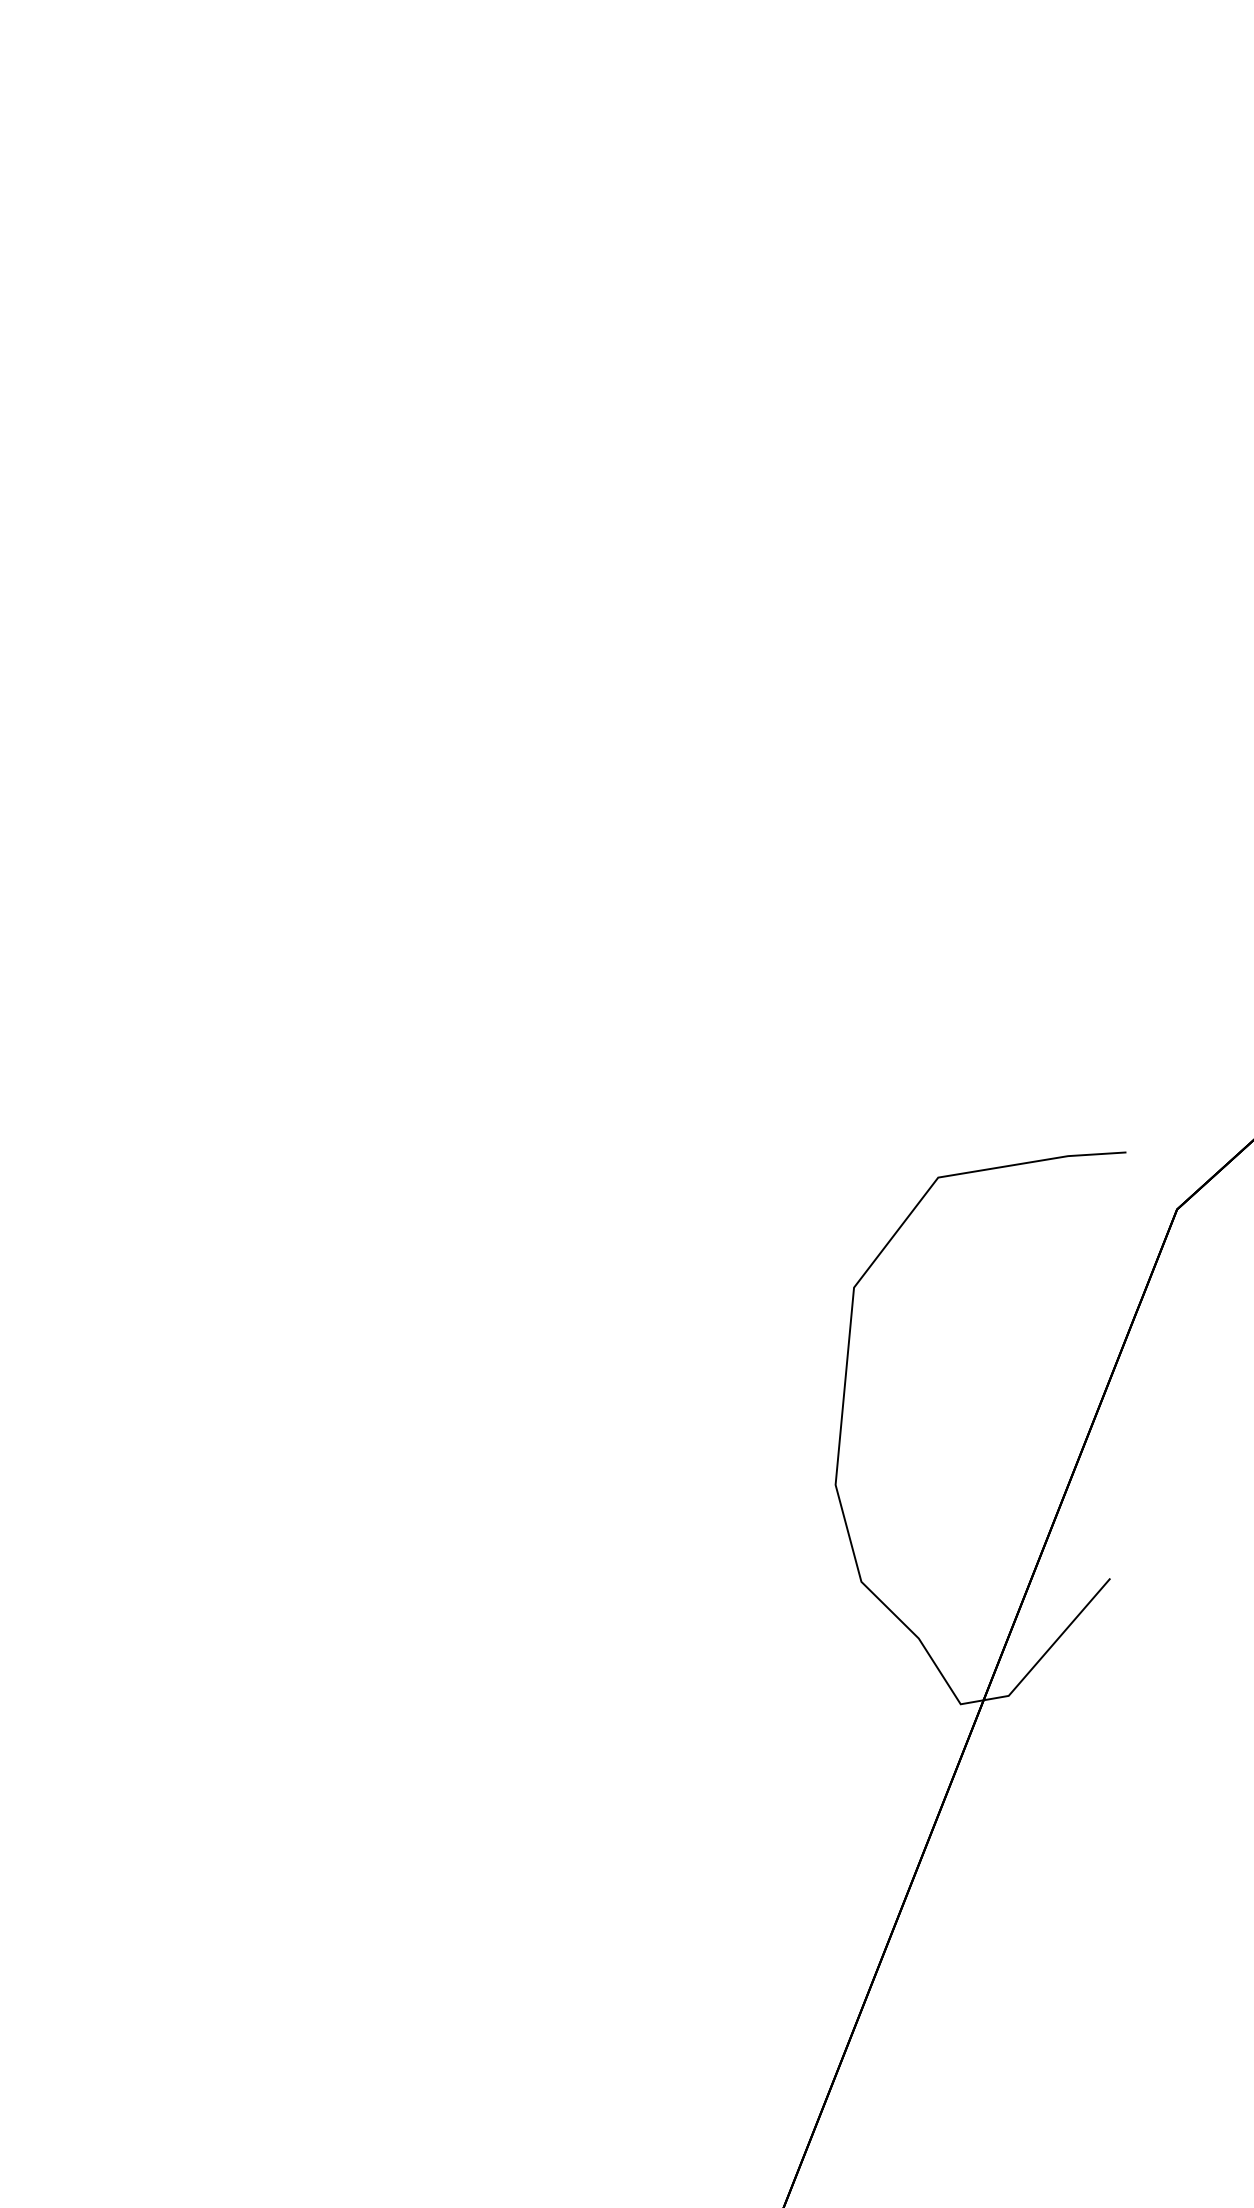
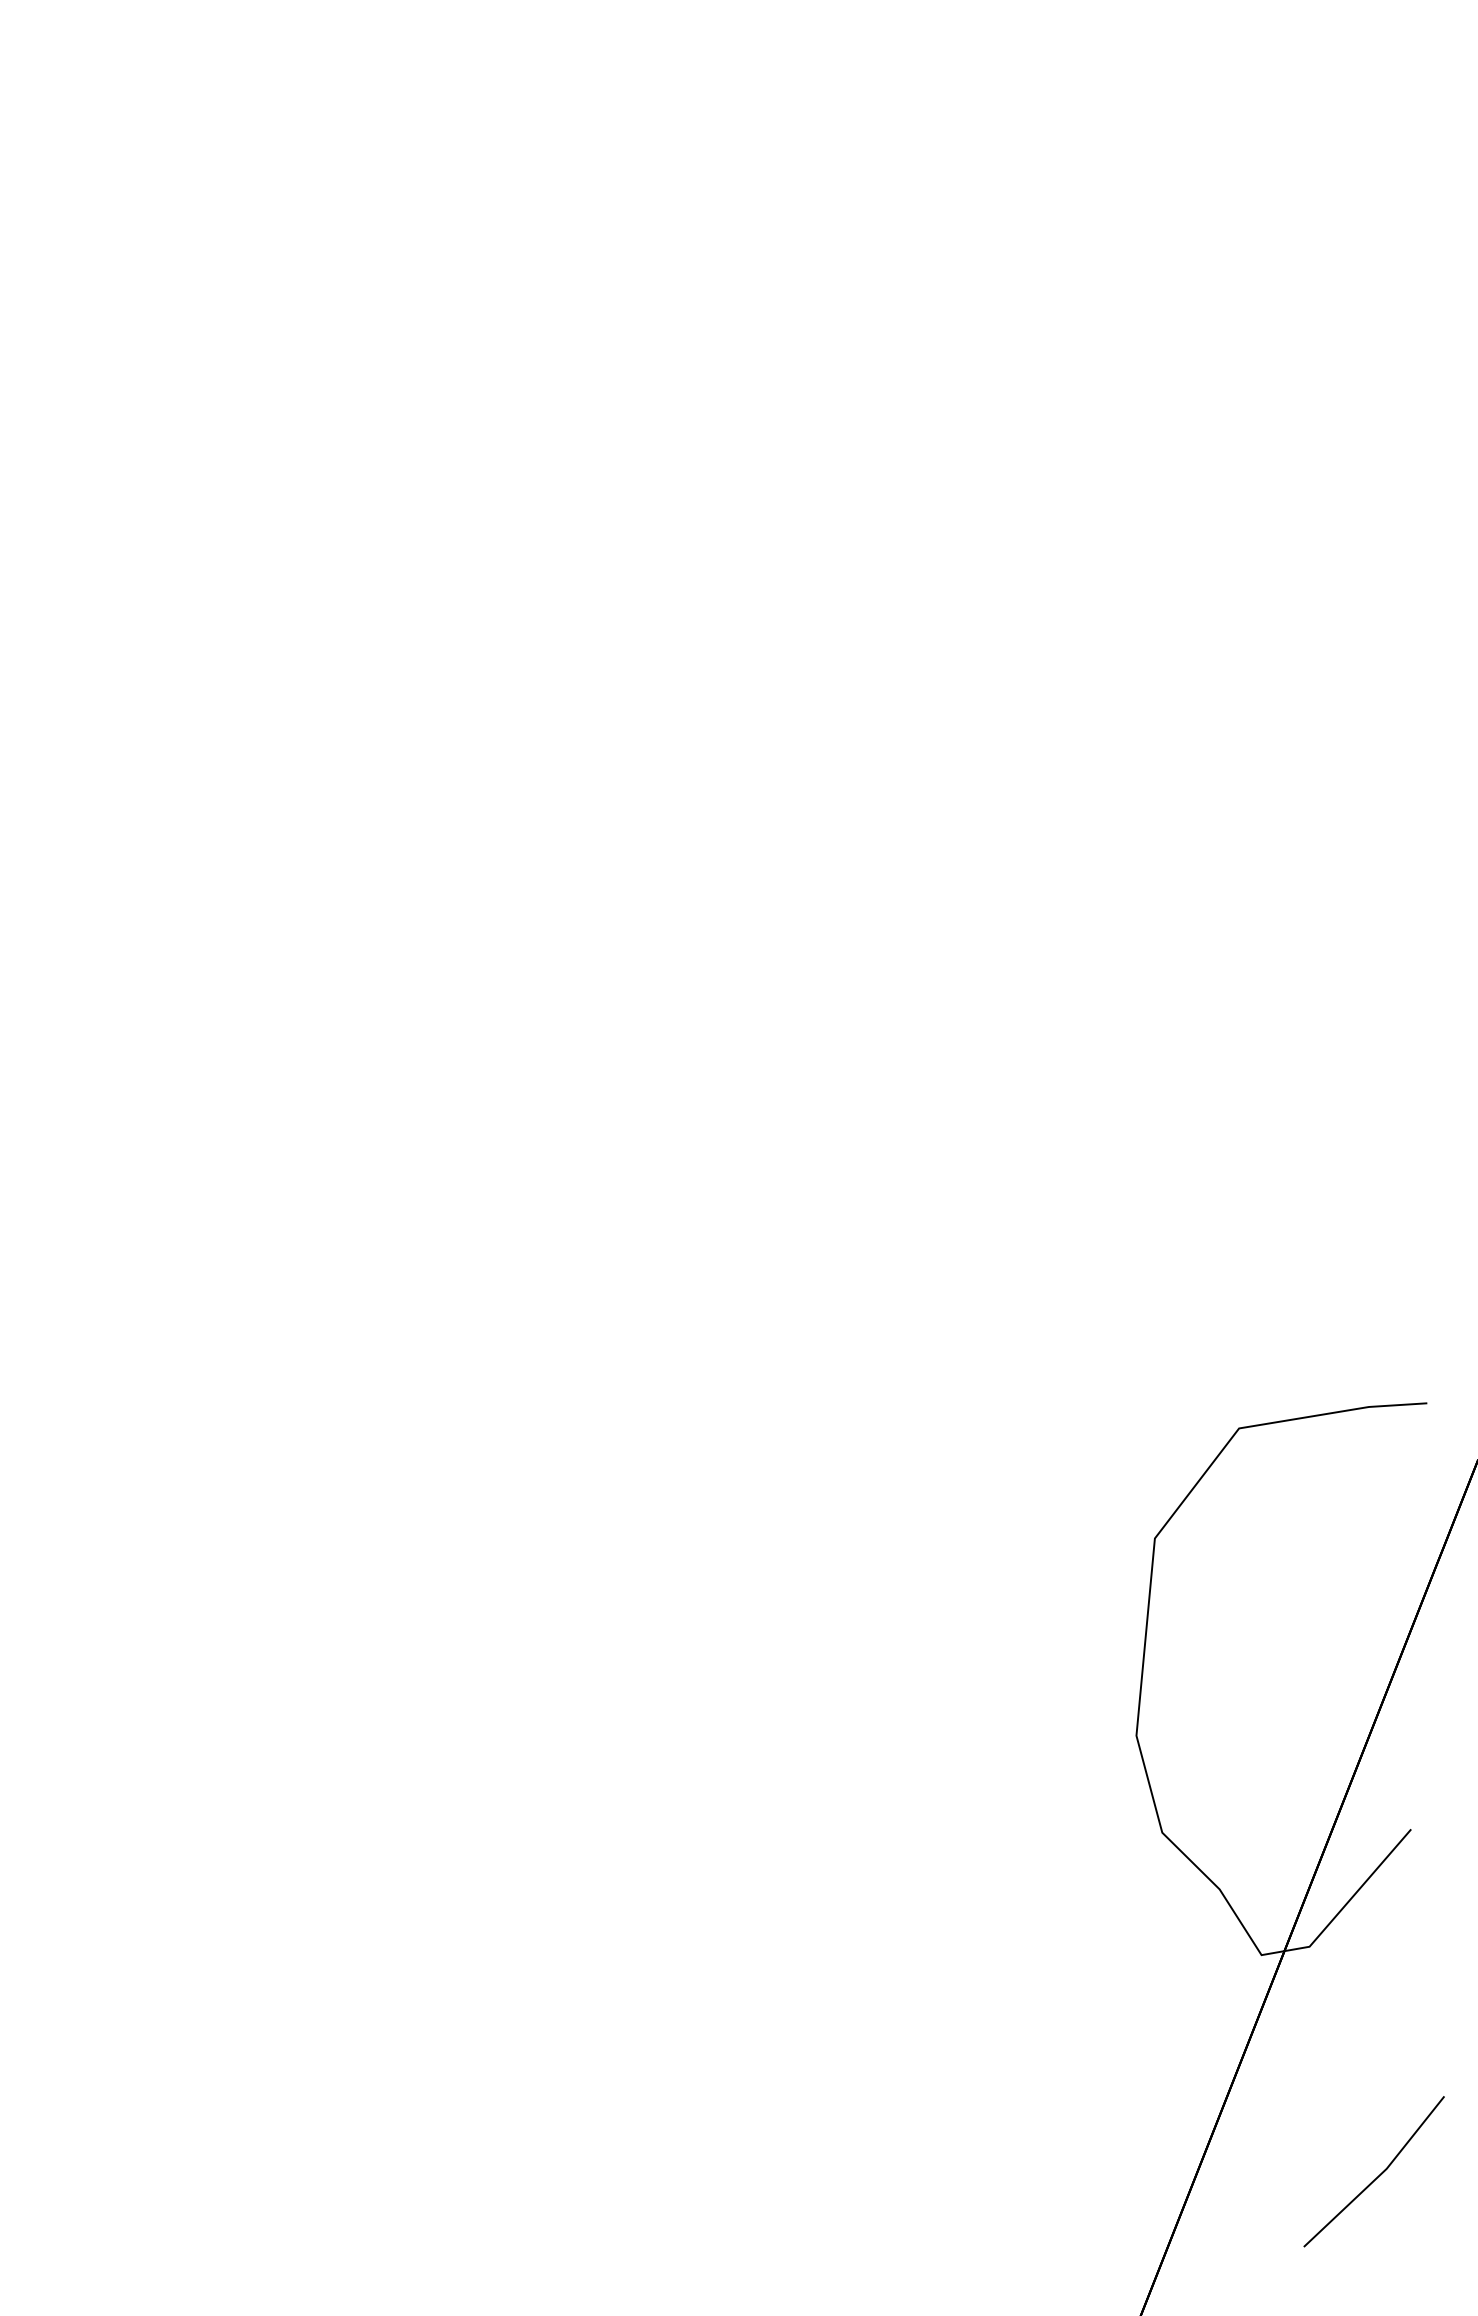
line: (1077, 1924) -> (1378, 2175), added

